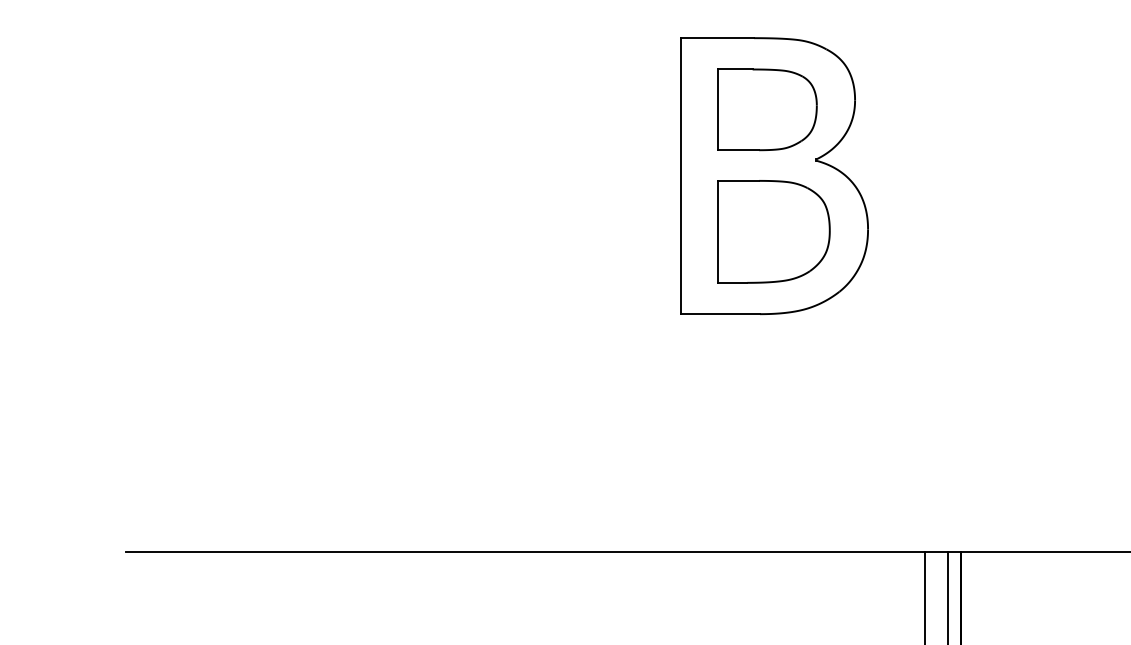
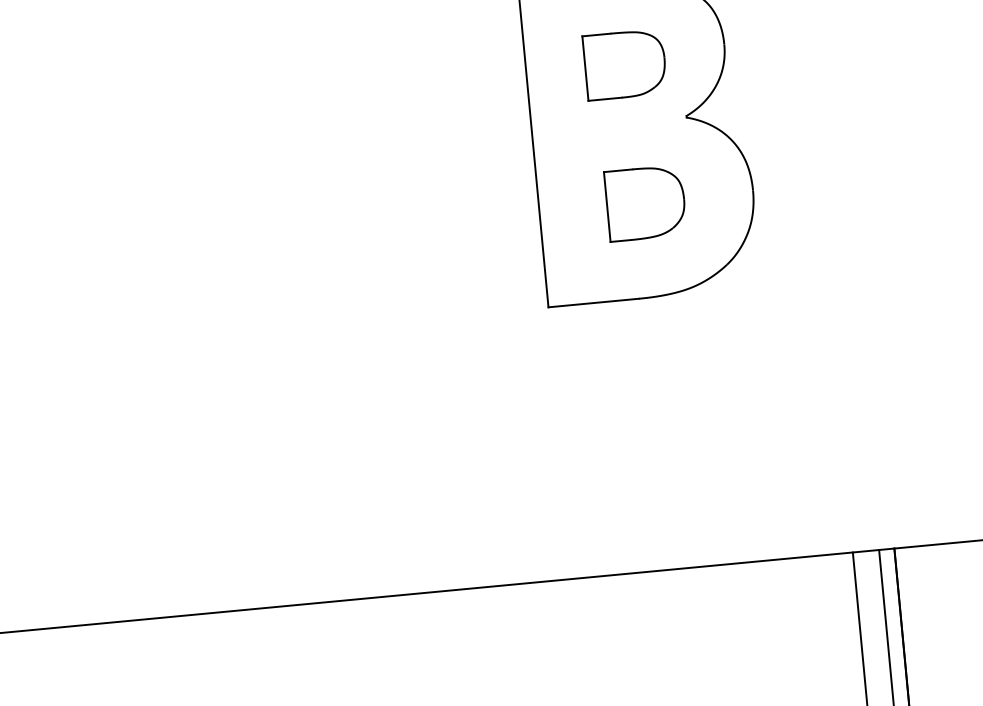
part: (767, 109) -> (625, 64), size x0.7
part: (773, 231) -> (645, 202), size x0.6

